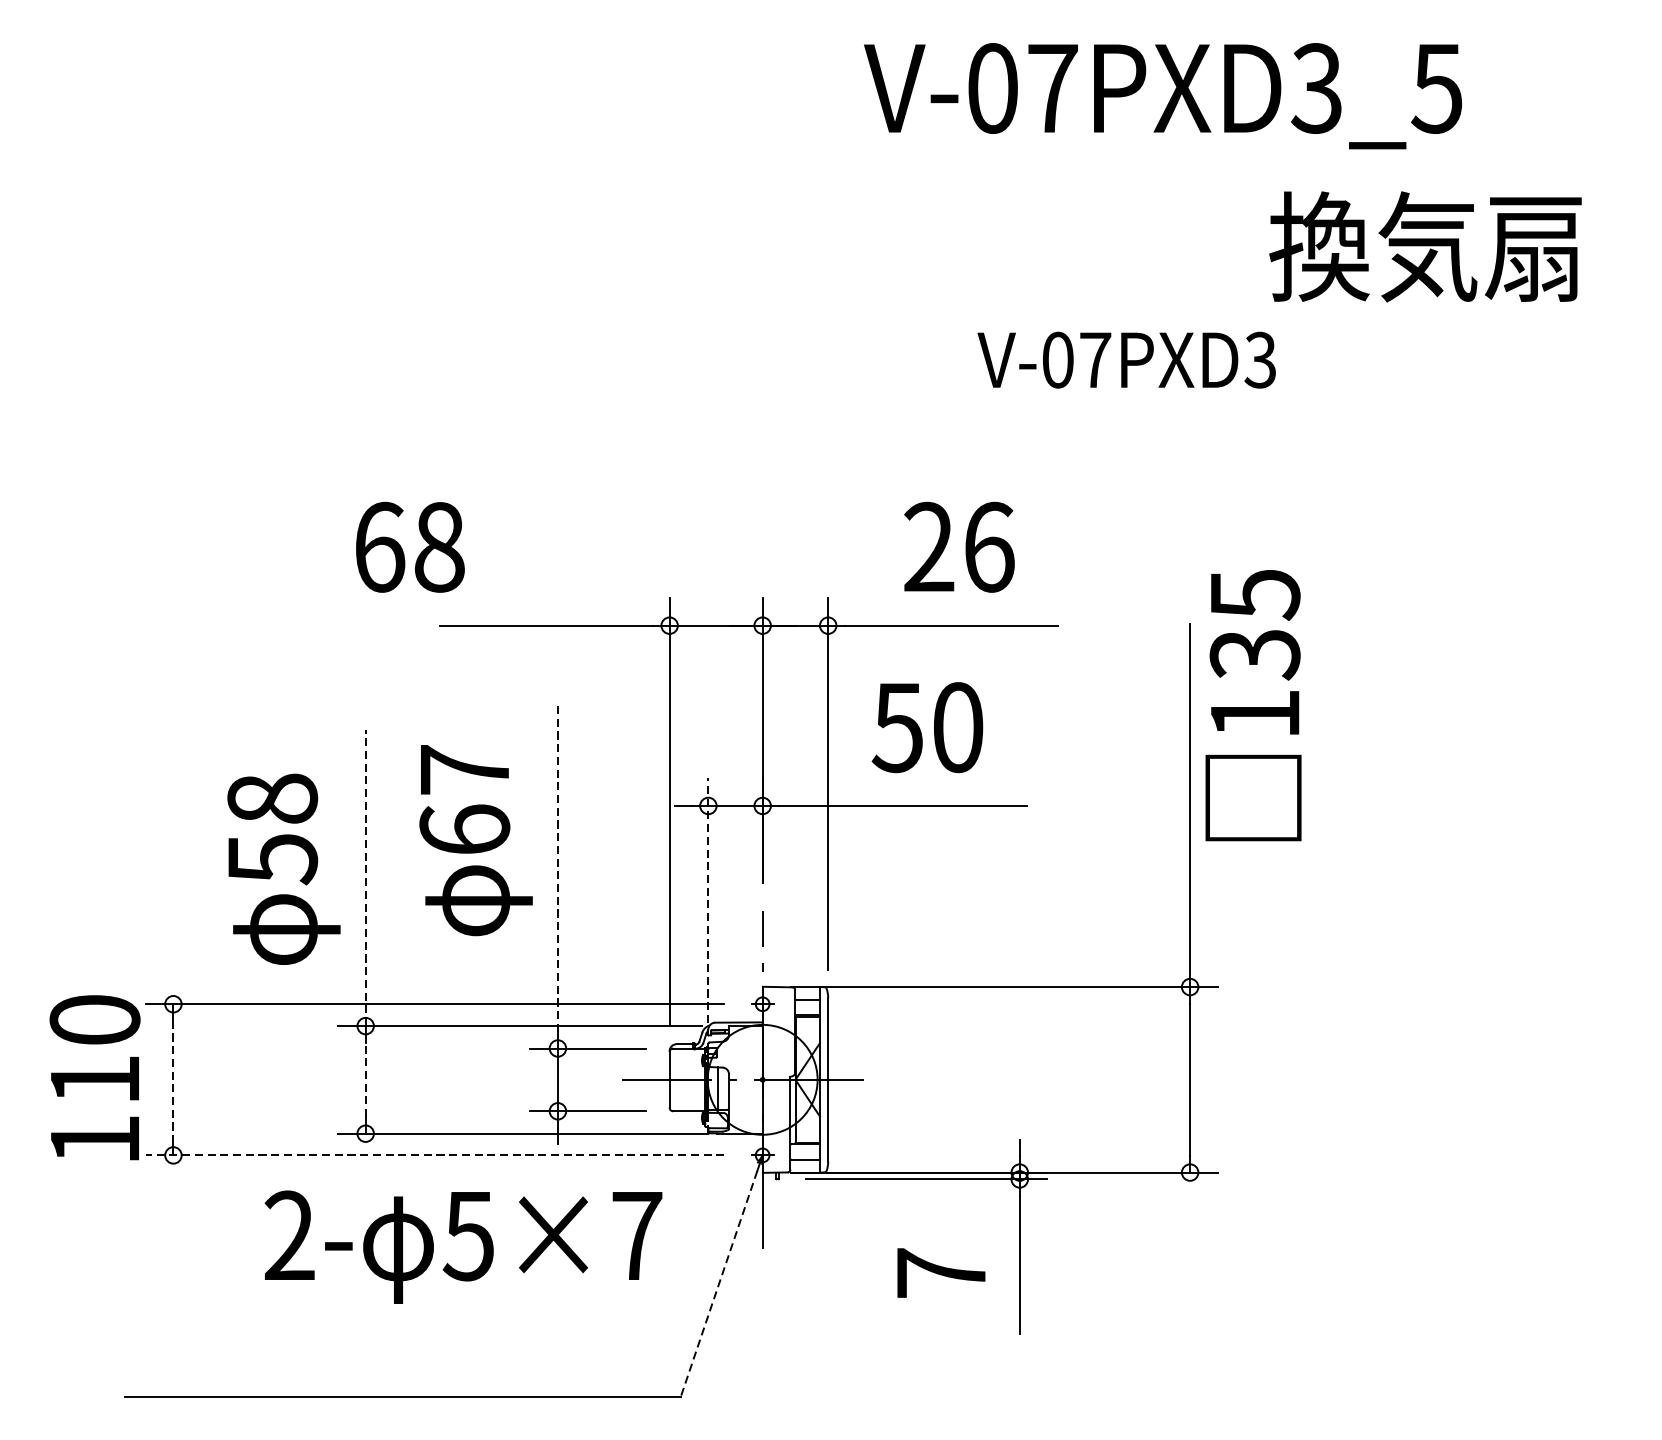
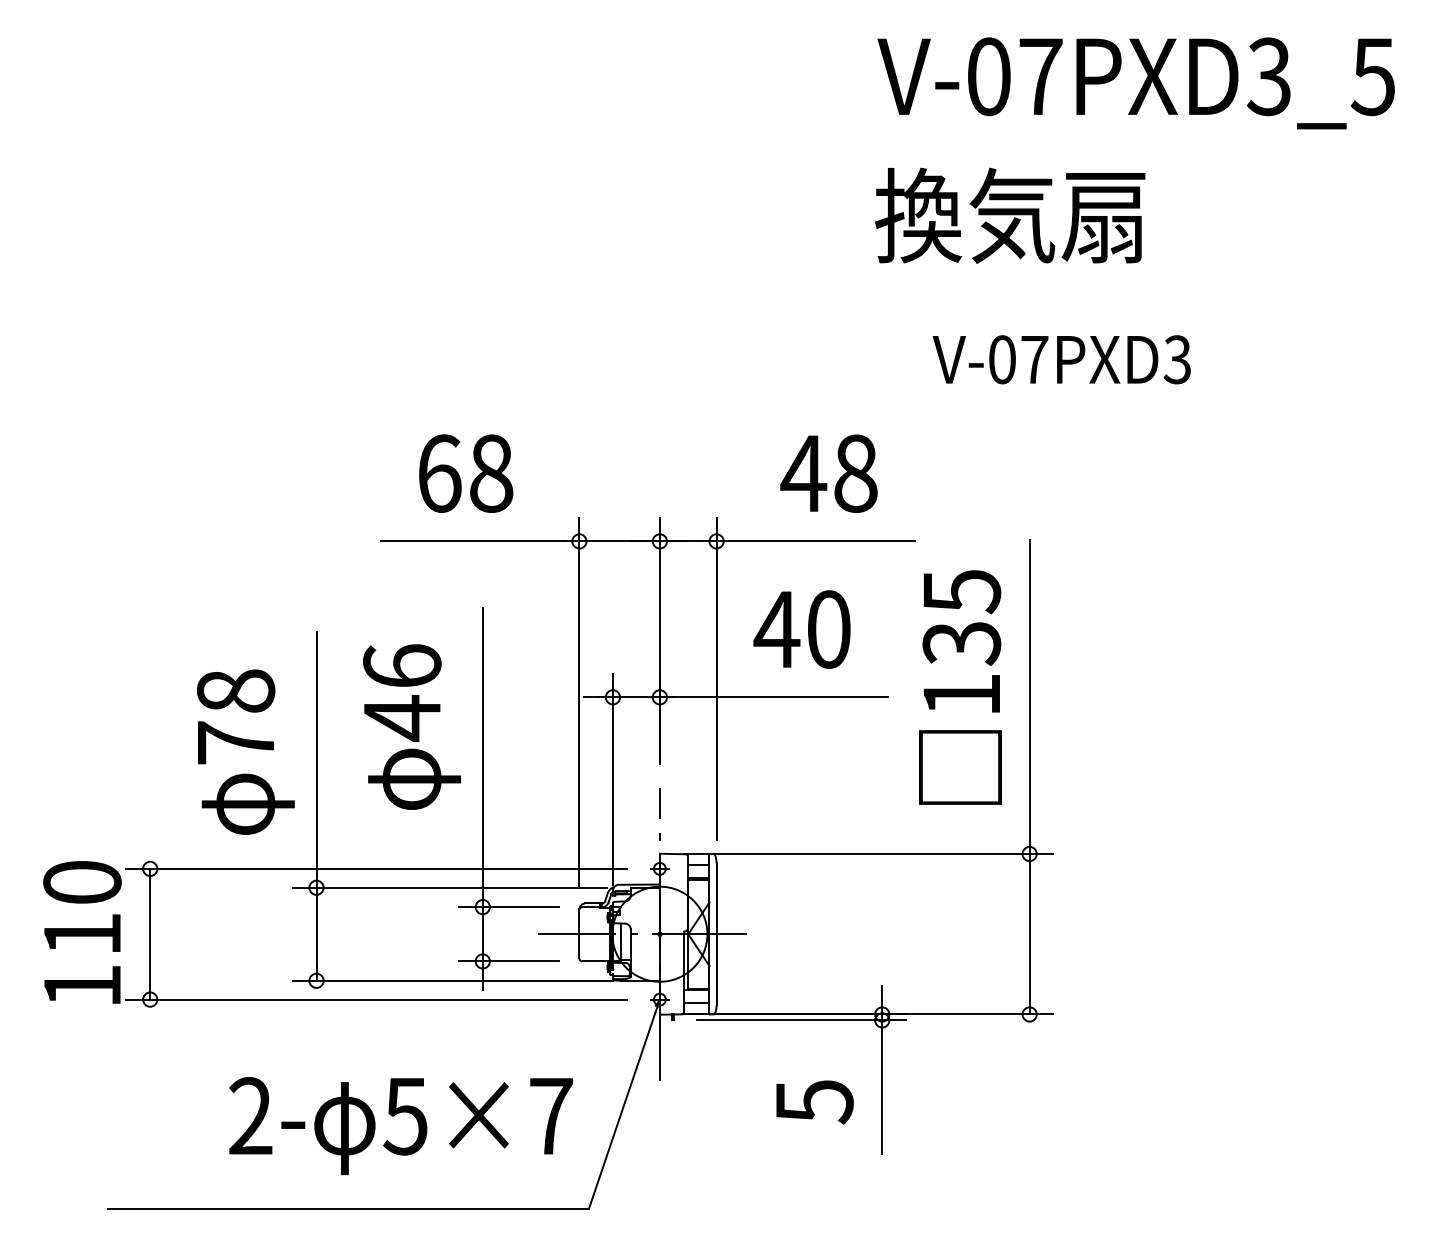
text: (1162, 96) -> (1135, 83), moved
text: (1425, 246) -> (1010, 215), moved
text: (1126, 359) -> (1061, 359), moved
text: (410, 547) -> (466, 473), moved
text: (957, 547) -> (828, 473), 26 -> 48
text: (1253, 705) -> (960, 687), moved
text: (897, 727) -> (776, 629), 50 -> 40
text: (465, 800) -> (402, 692), 67 -> 46
text: (273, 859) -> (236, 743), 58 -> 78
line: (557, 867) -> (482, 750), dashed -> solid
line: (365, 877) -> (316, 759), dashed -> solid
line: (707, 900) -> (612, 779), dashed -> solid
line: (365, 1078) -> (316, 933), dashed -> solid
line: (173, 1080) -> (150, 934), dashed -> solid
line: (435, 1155) -> (376, 999), dashed -> solid
text: (463, 1247) -> (401, 1126), moved
text: (941, 1274) -> (814, 1102), 7 -> 5
line: (719, 1284) -> (622, 1111), dashed -> solid

